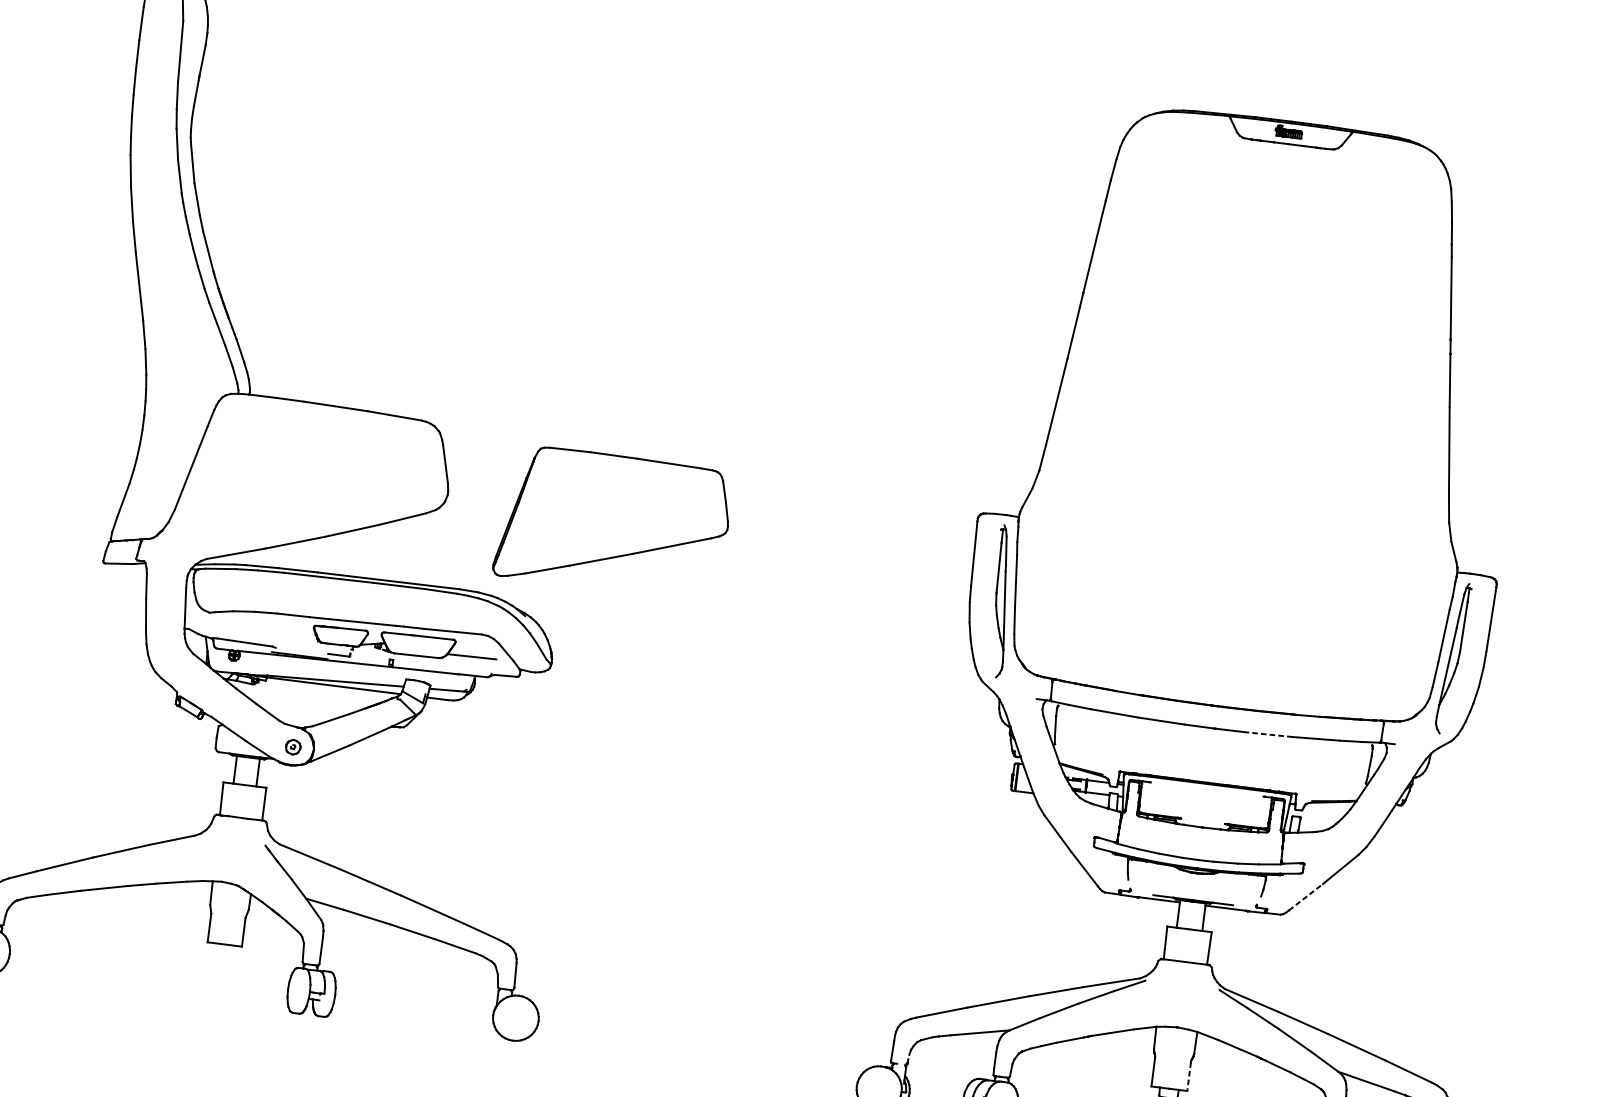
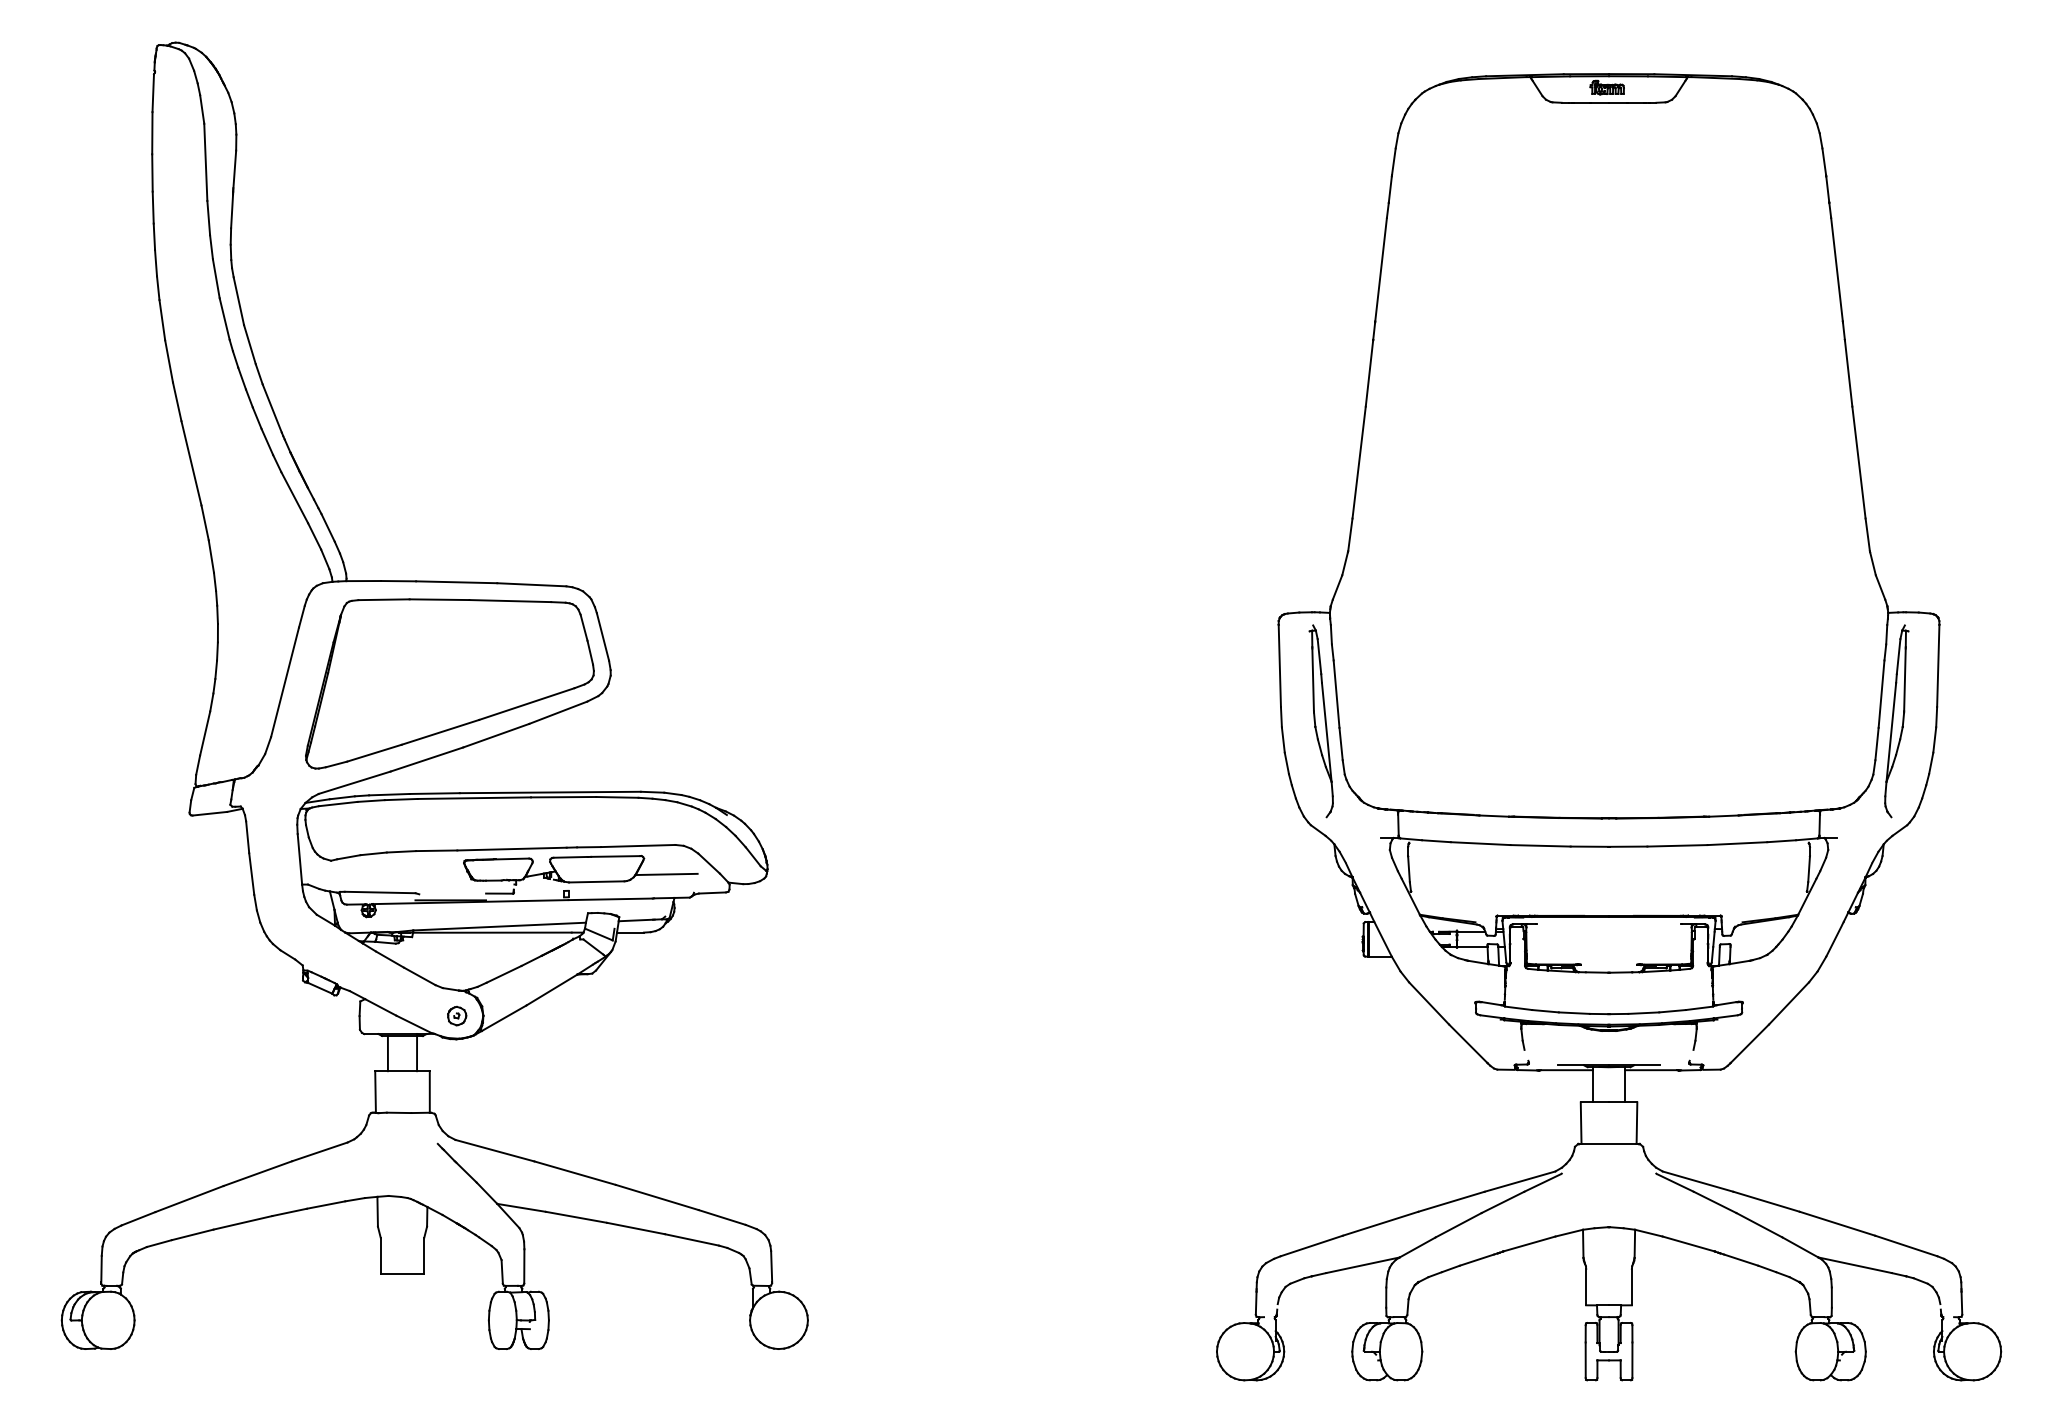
part: (613, 522) -> (449, 683), moved
line: (1268, 734) -> (1677, 845), dashed -> solid
line: (1306, 897) -> (1750, 1043), dashed -> solid
line: (1188, 1076) -> (1631, 1287), dashed -> solid

